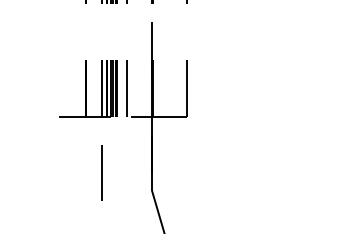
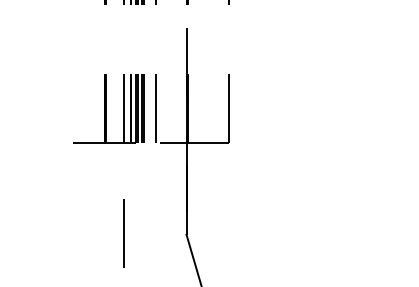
line: (101, 172) -> (124, 232), moved

